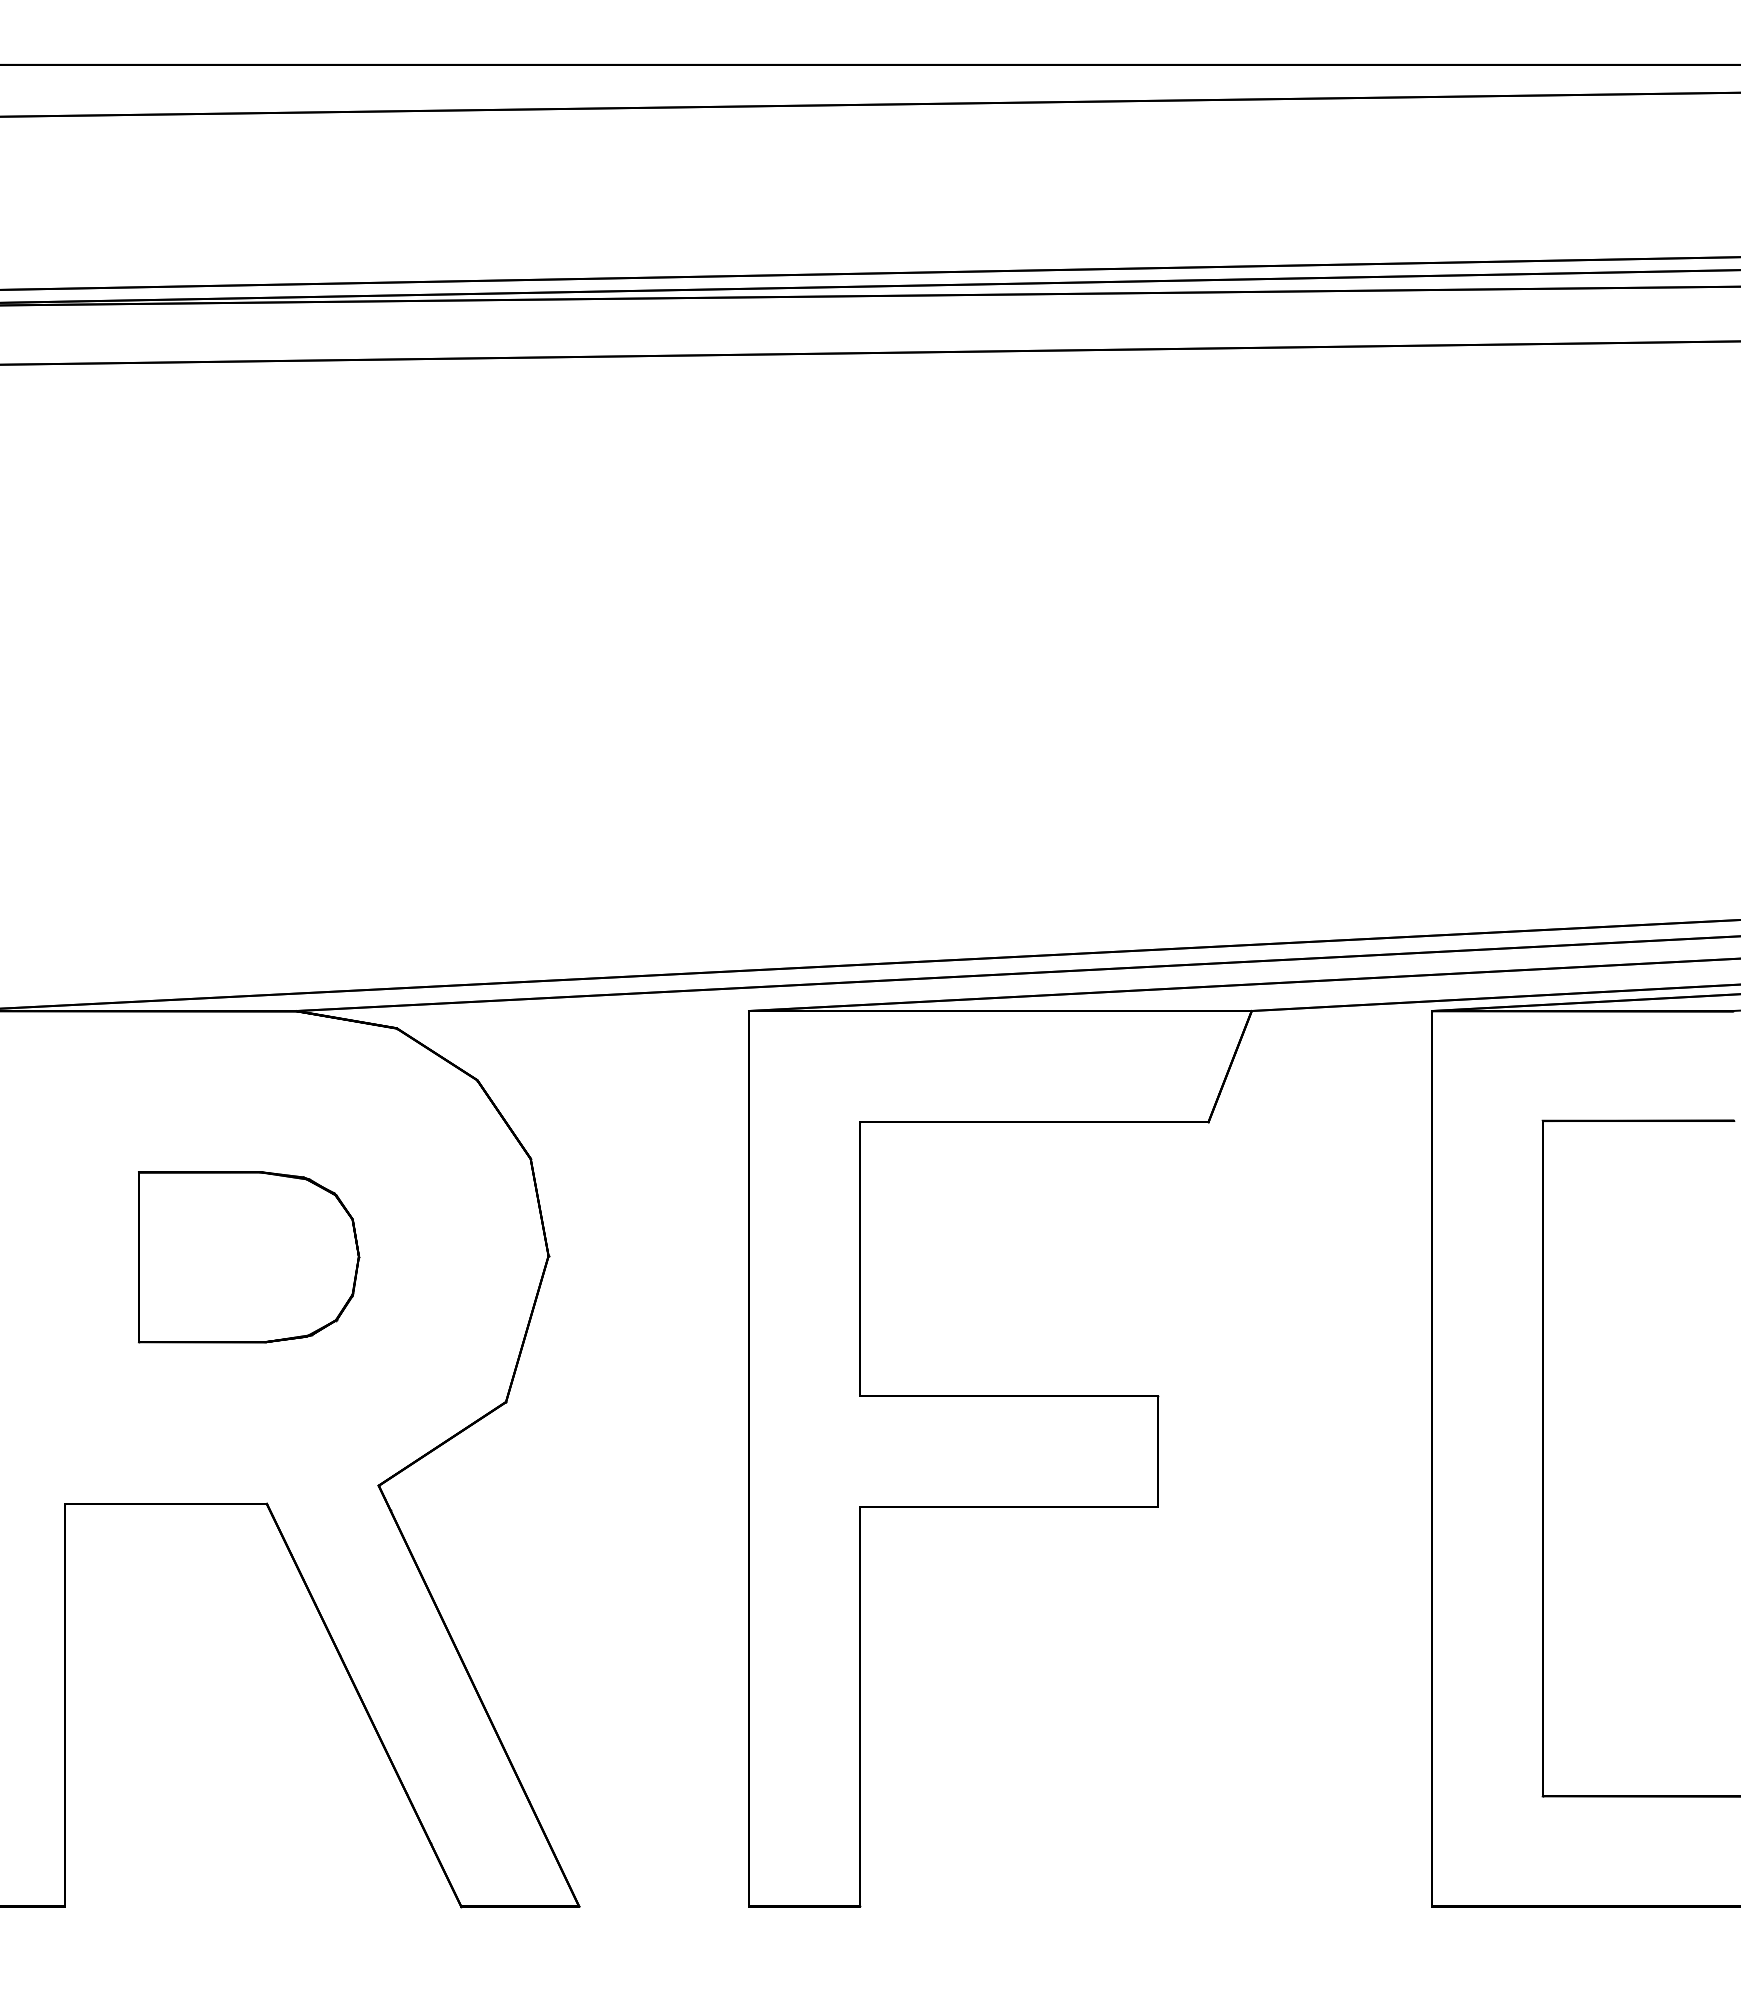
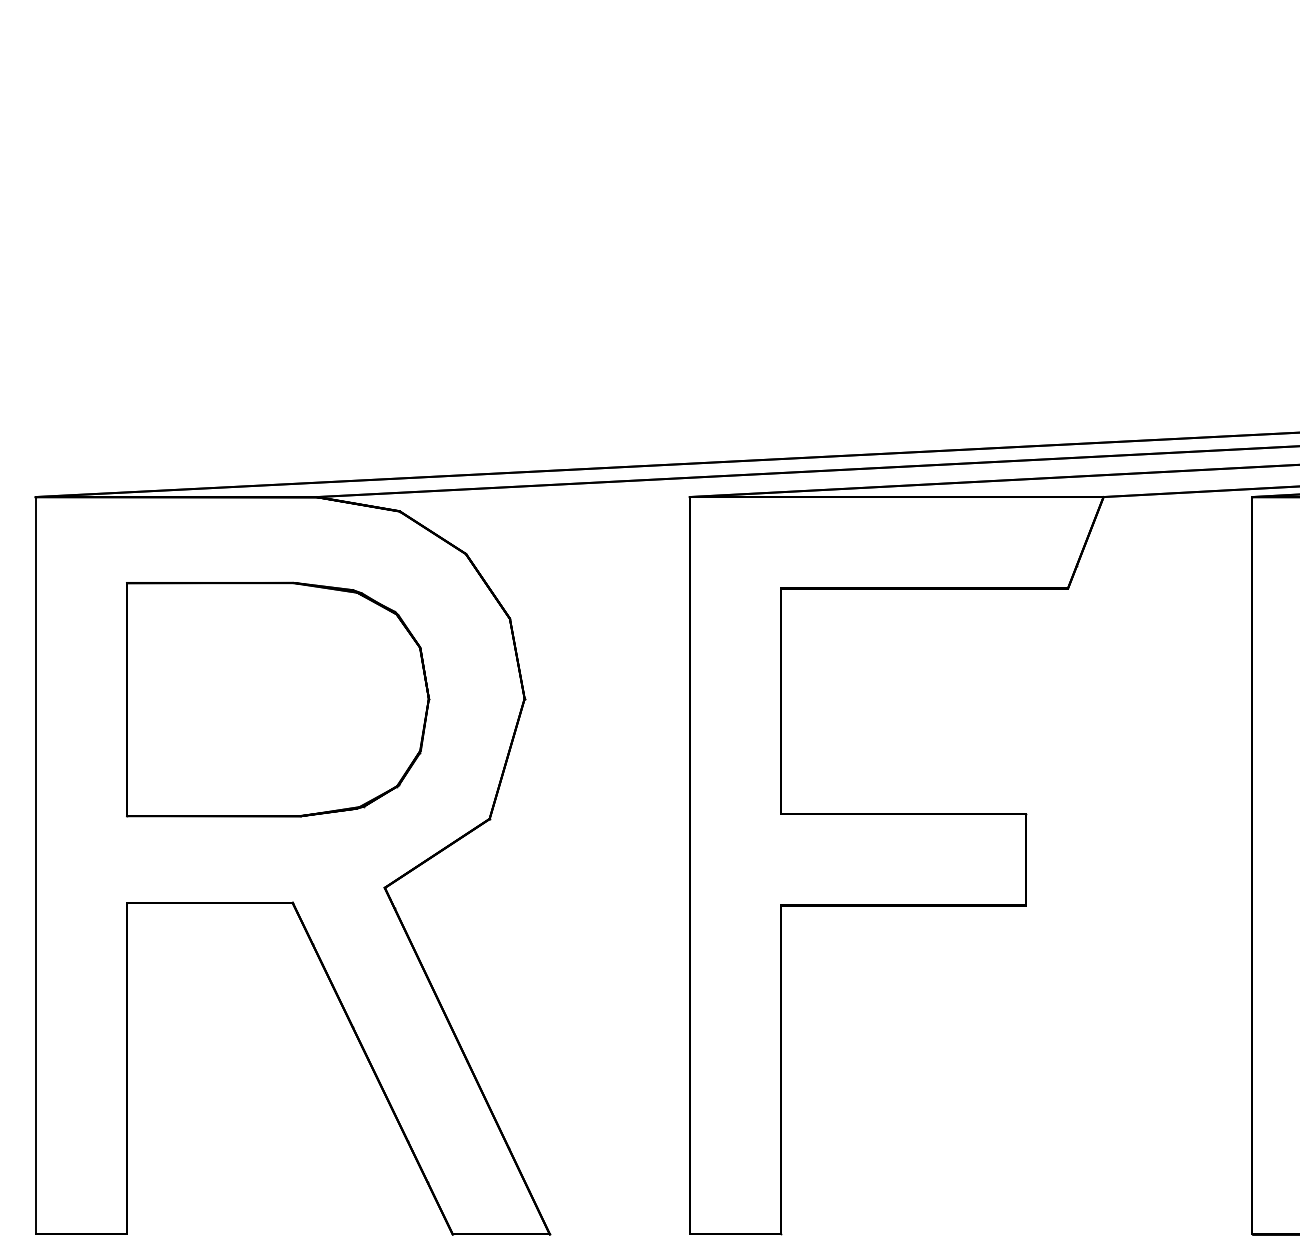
part: (248, 1257) -> (277, 699), size x1.67

